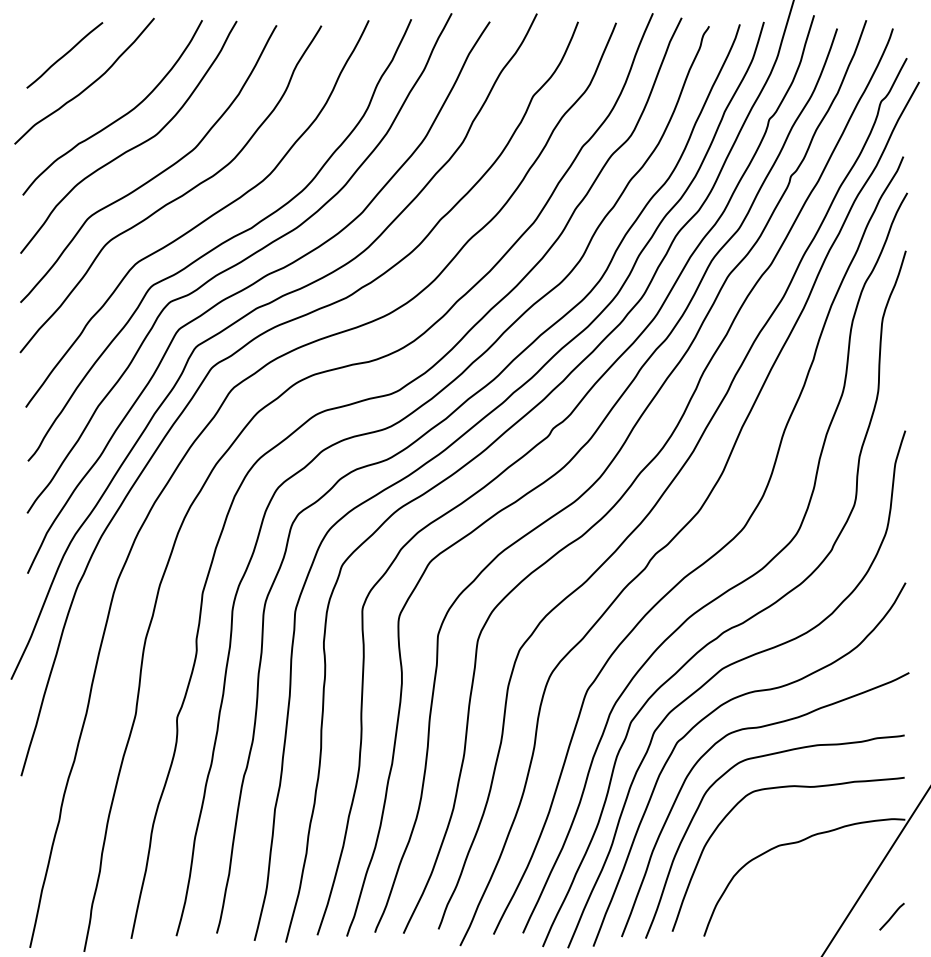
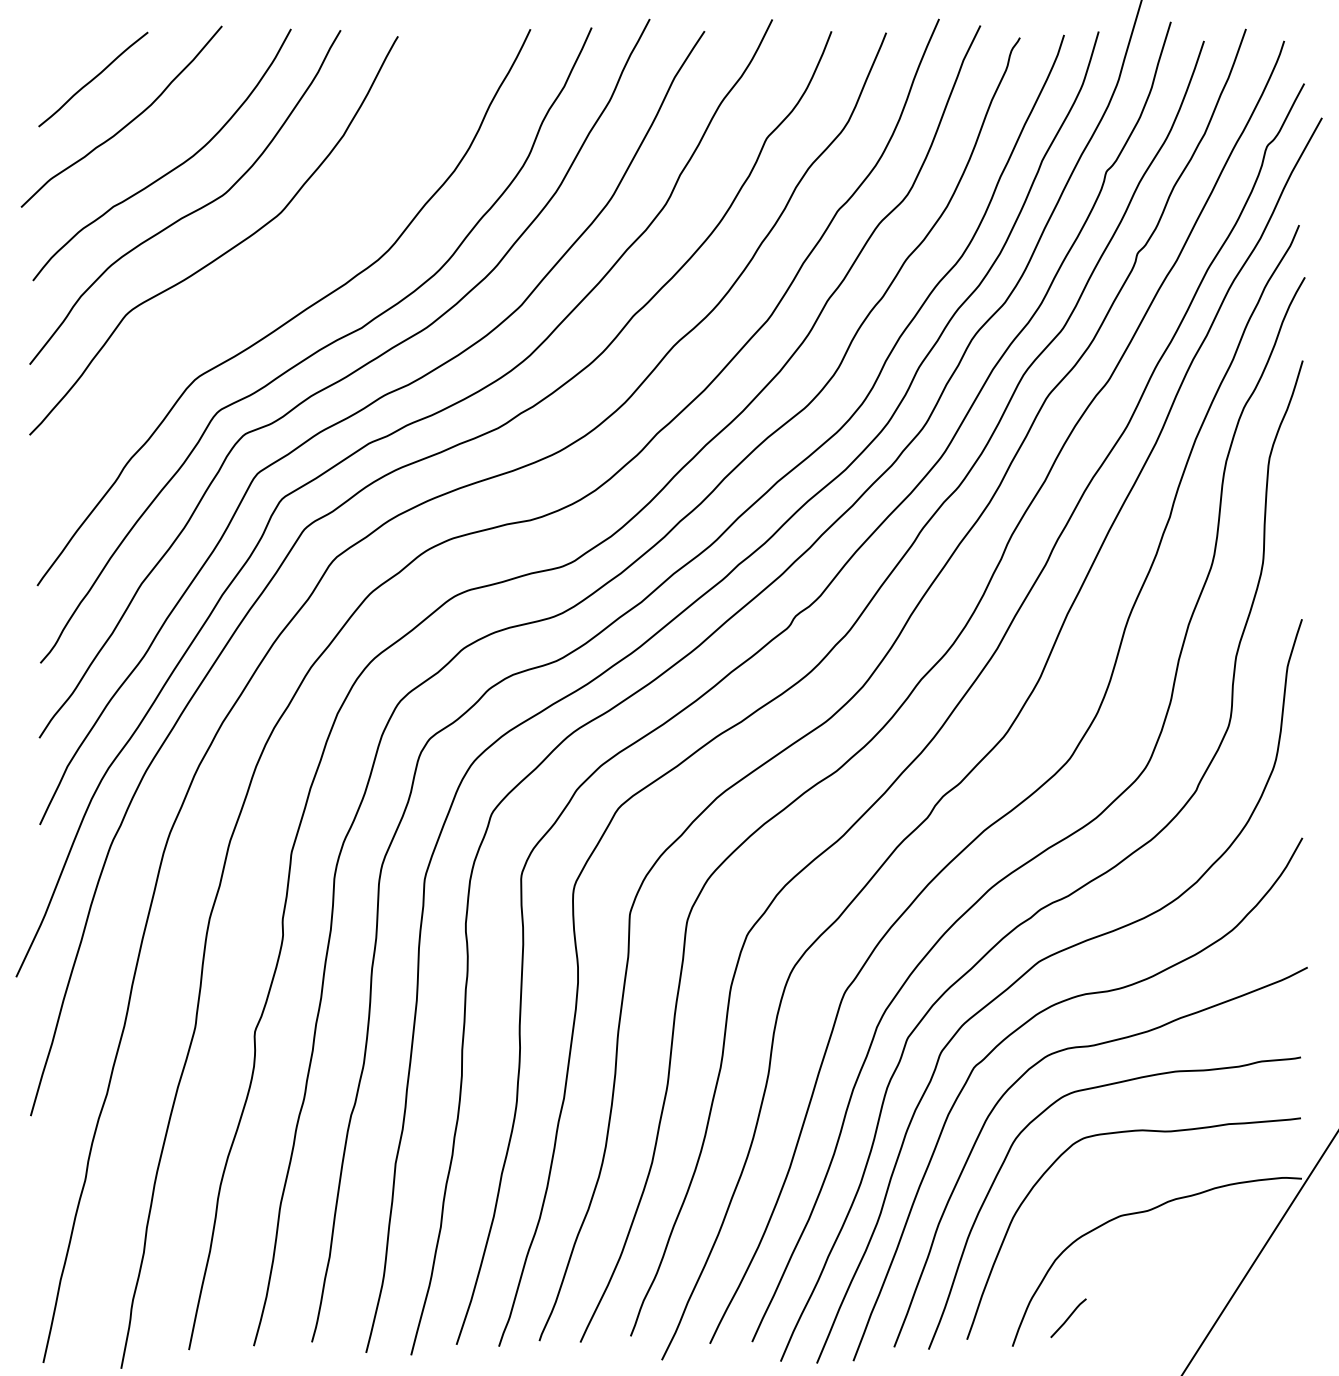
curve: (175, 198) -> (252, 285), removed
line: (891, 916) -> (1067, 1317), moved

